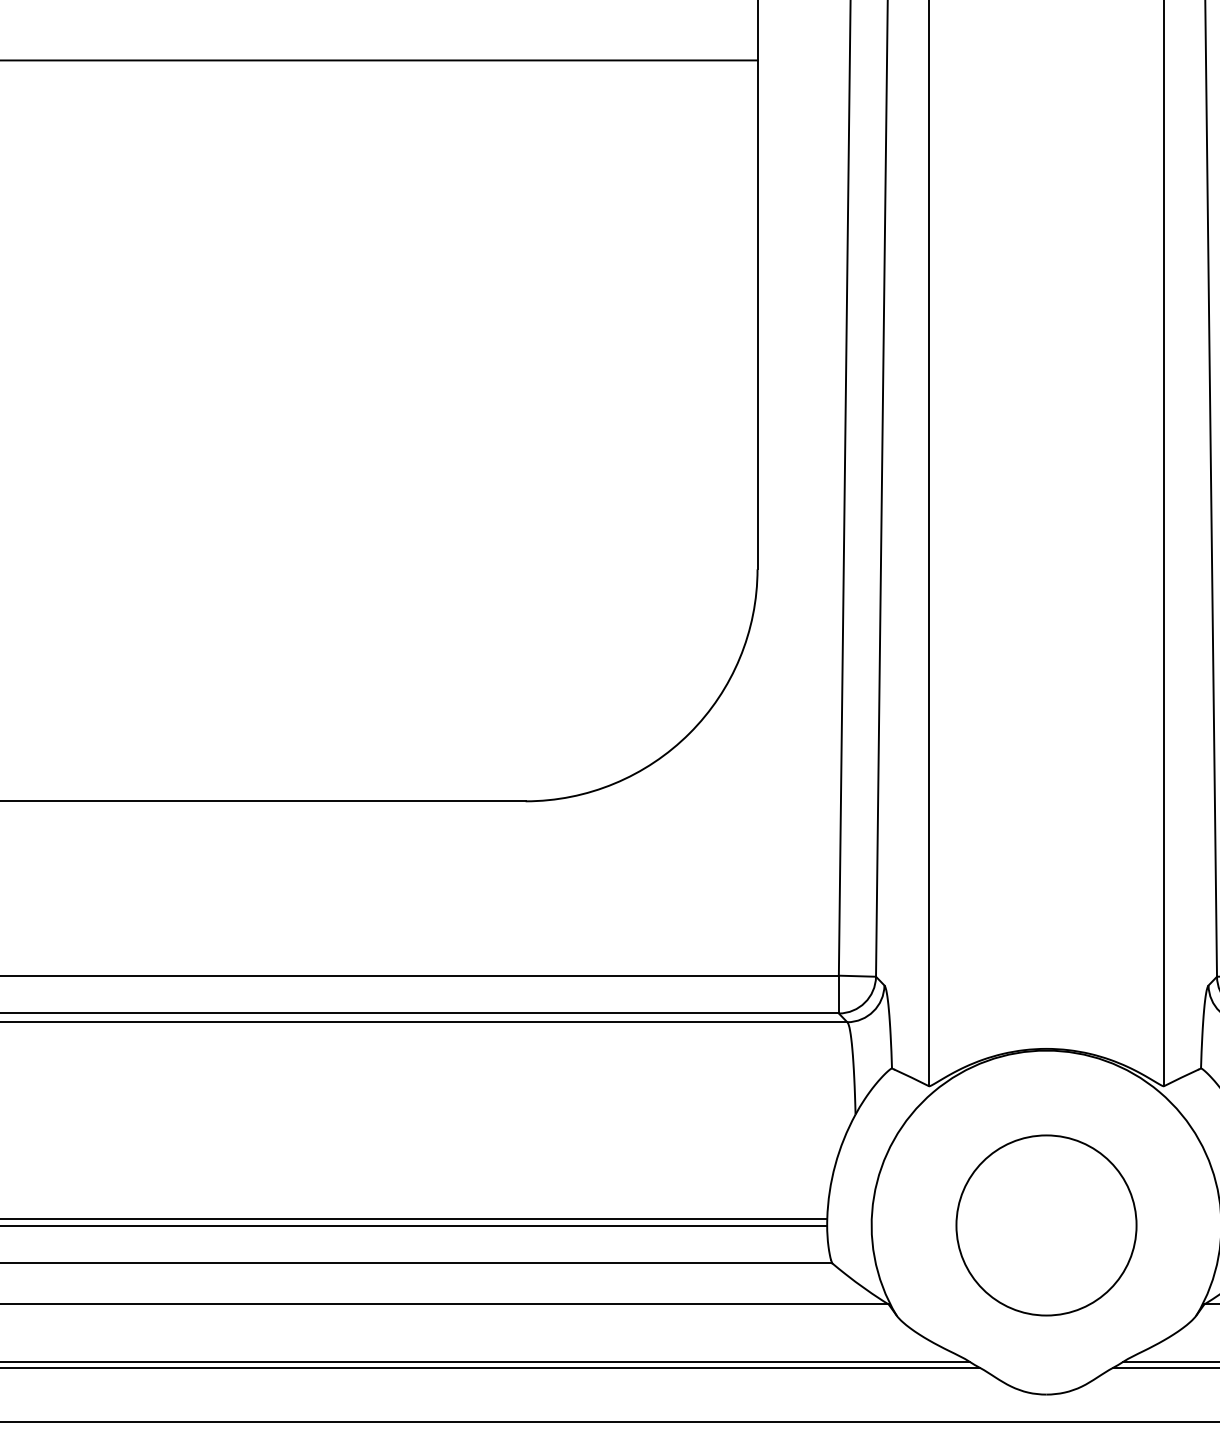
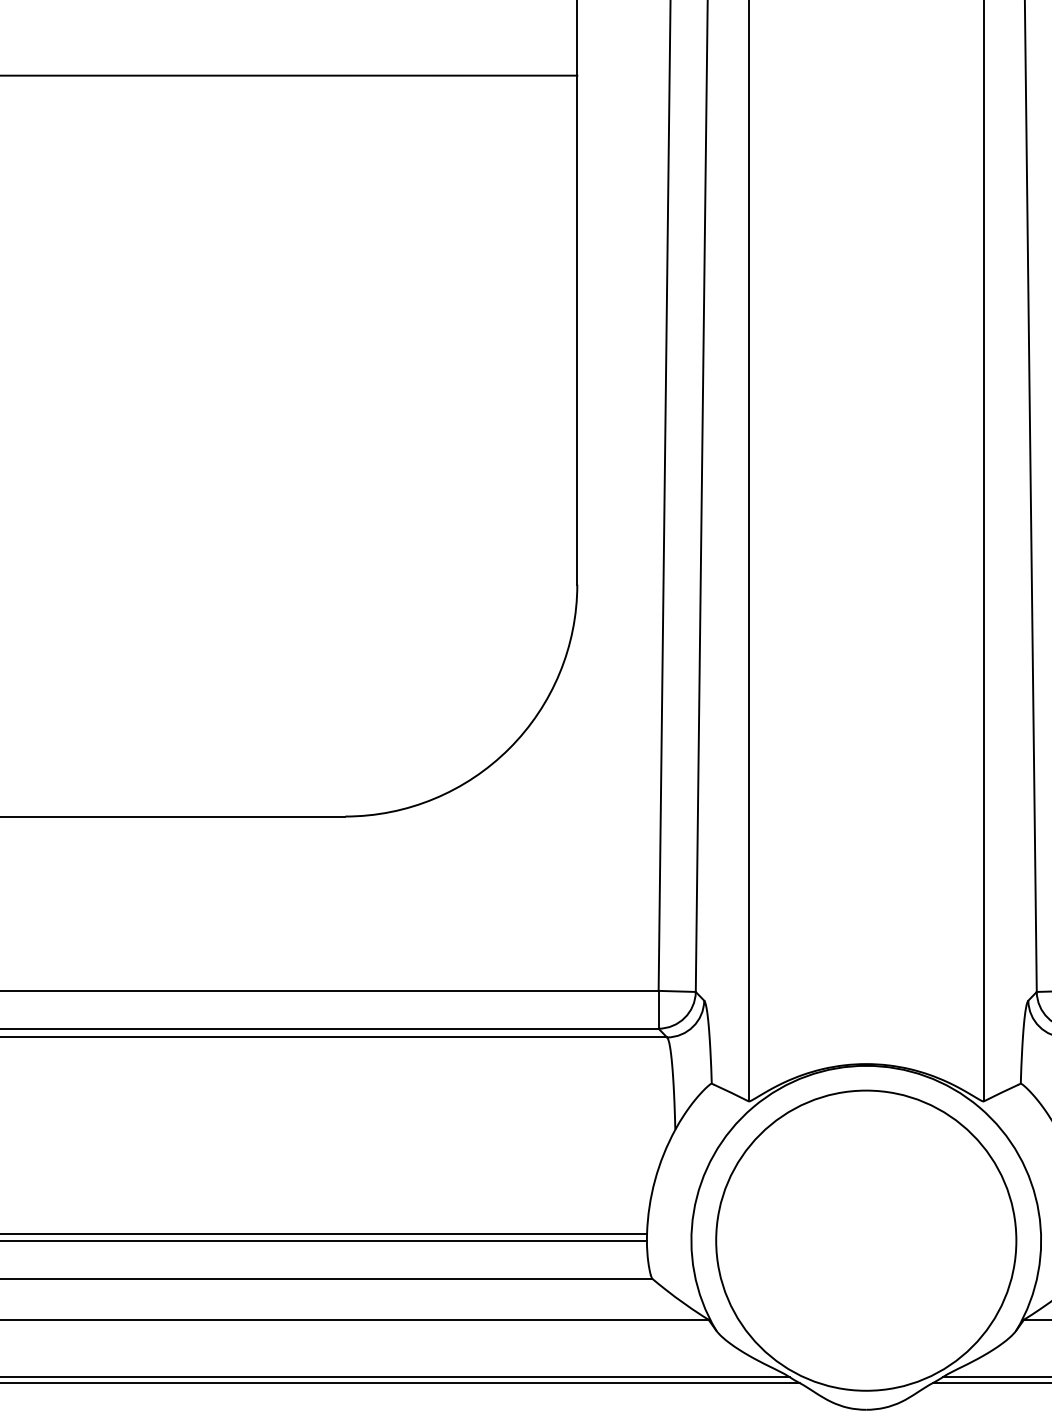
circle: (1046, 1225) -> (866, 1240), size x1.67

